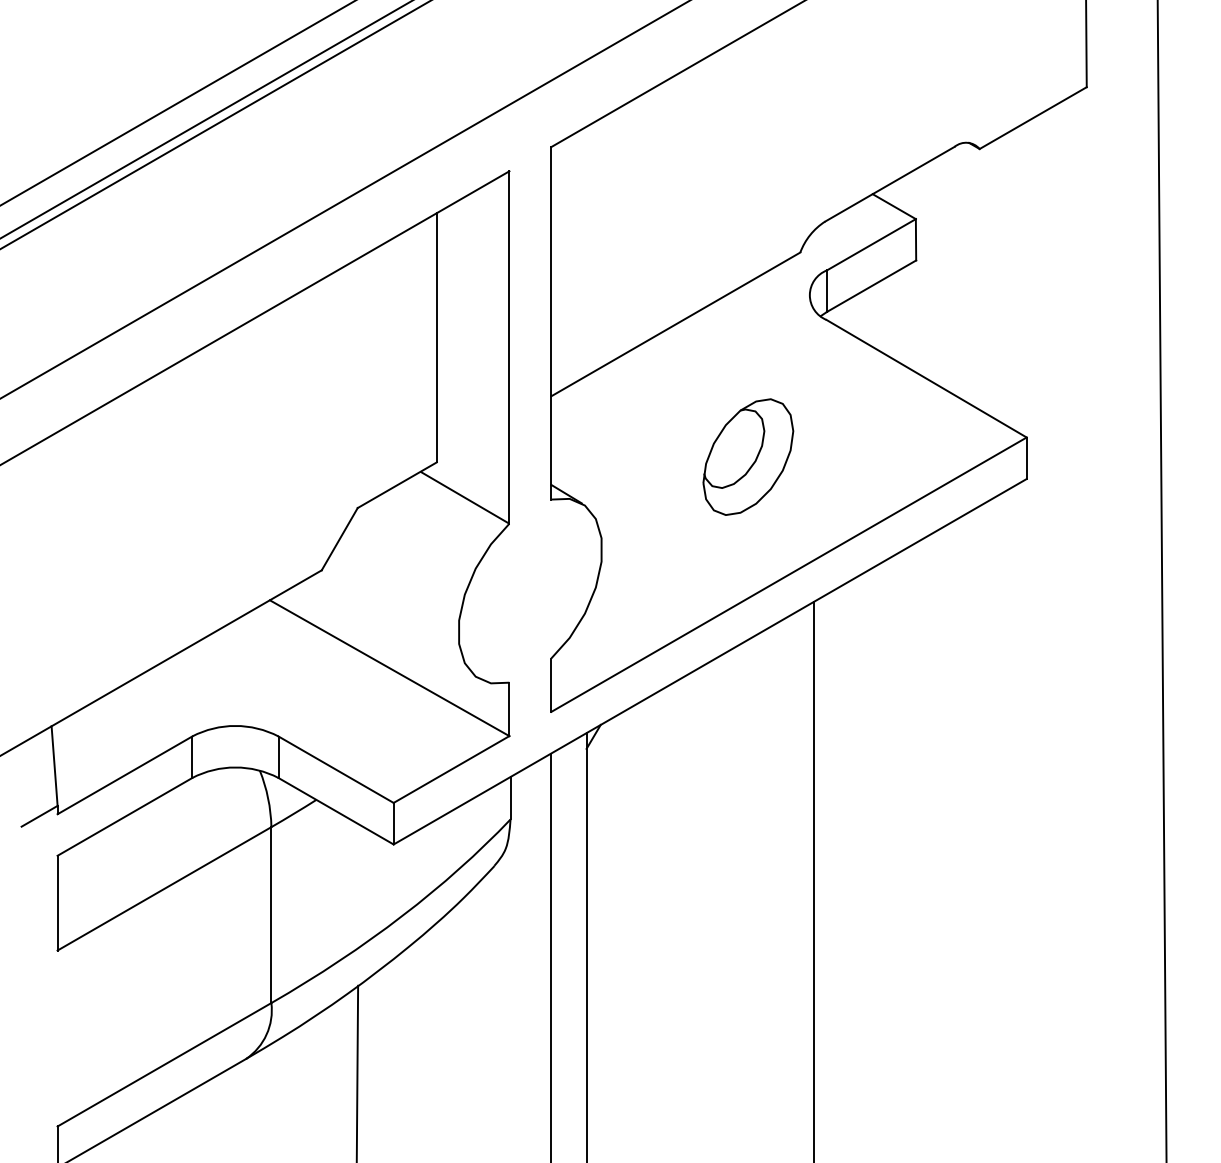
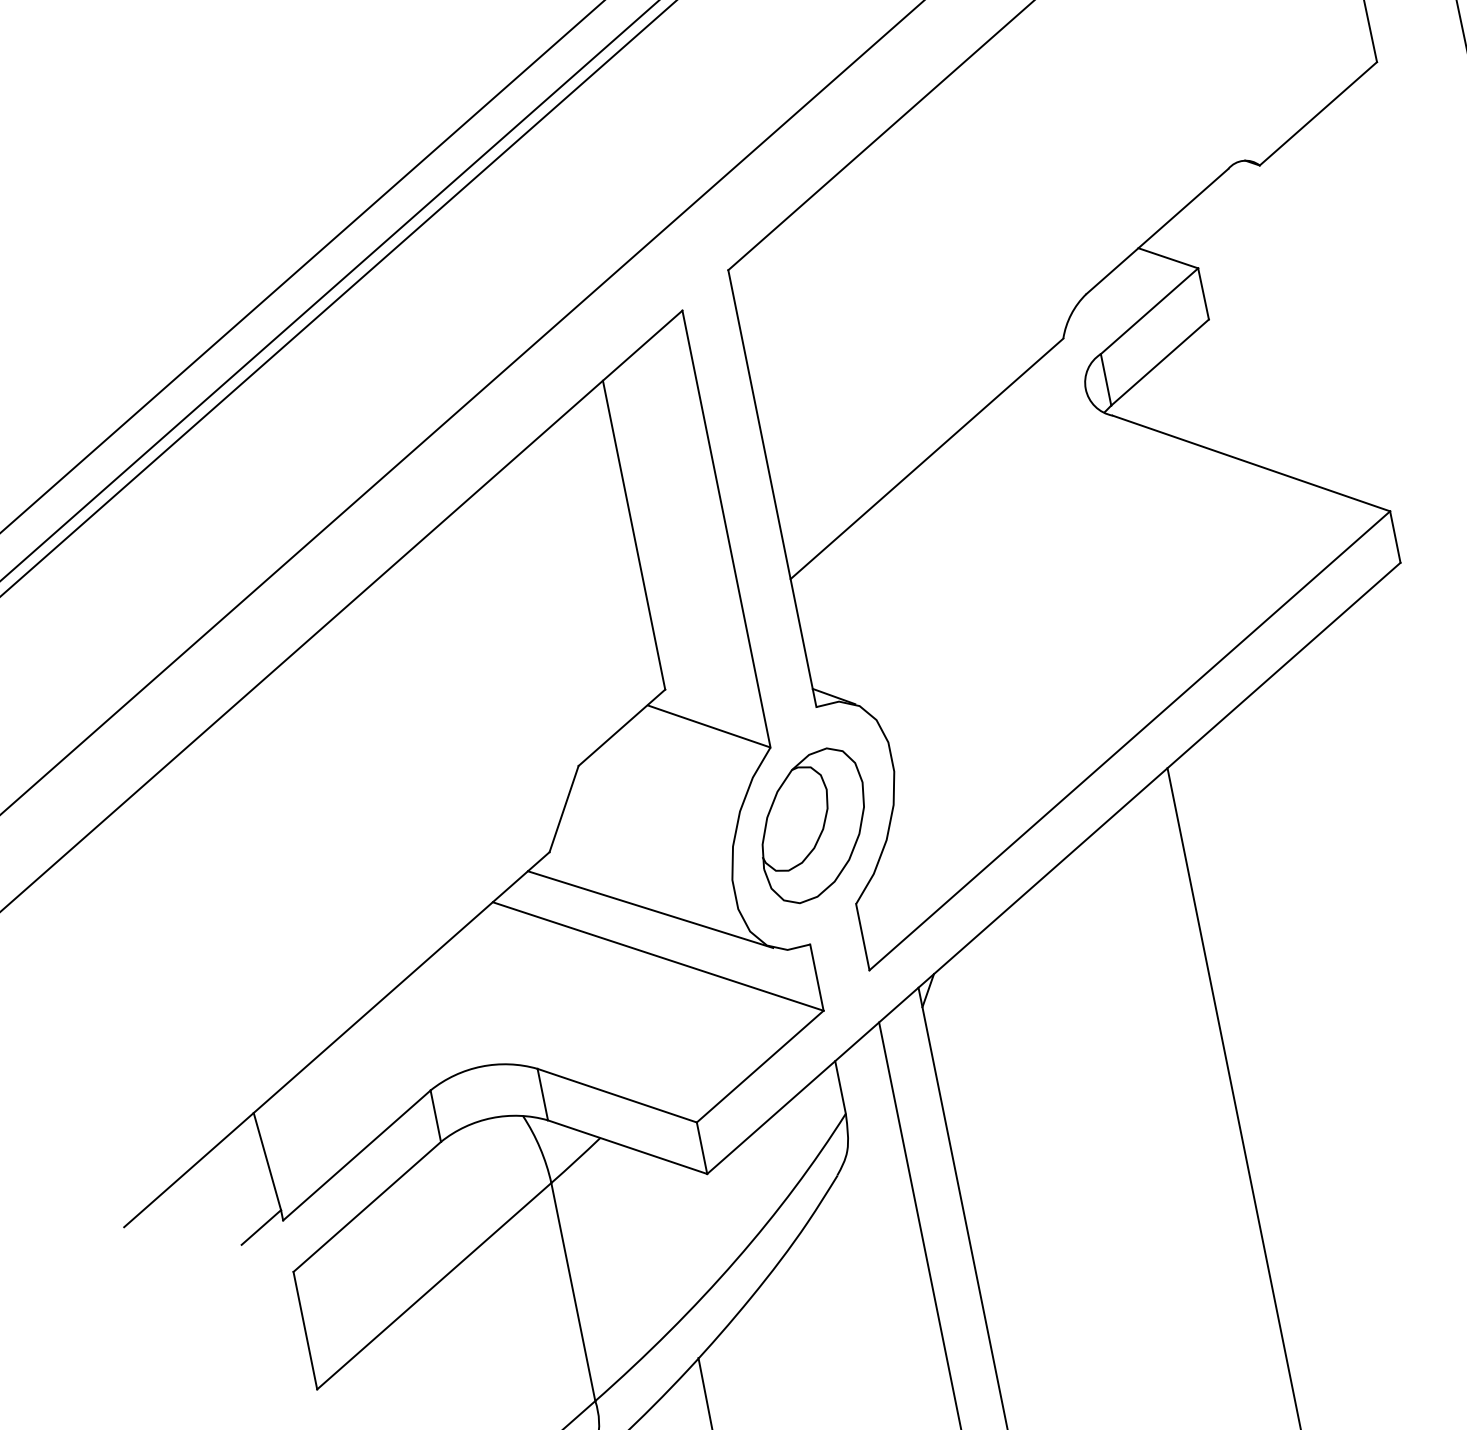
part: (748, 456) -> (813, 824), moved
line: (390, 630) -> (649, 909), added

